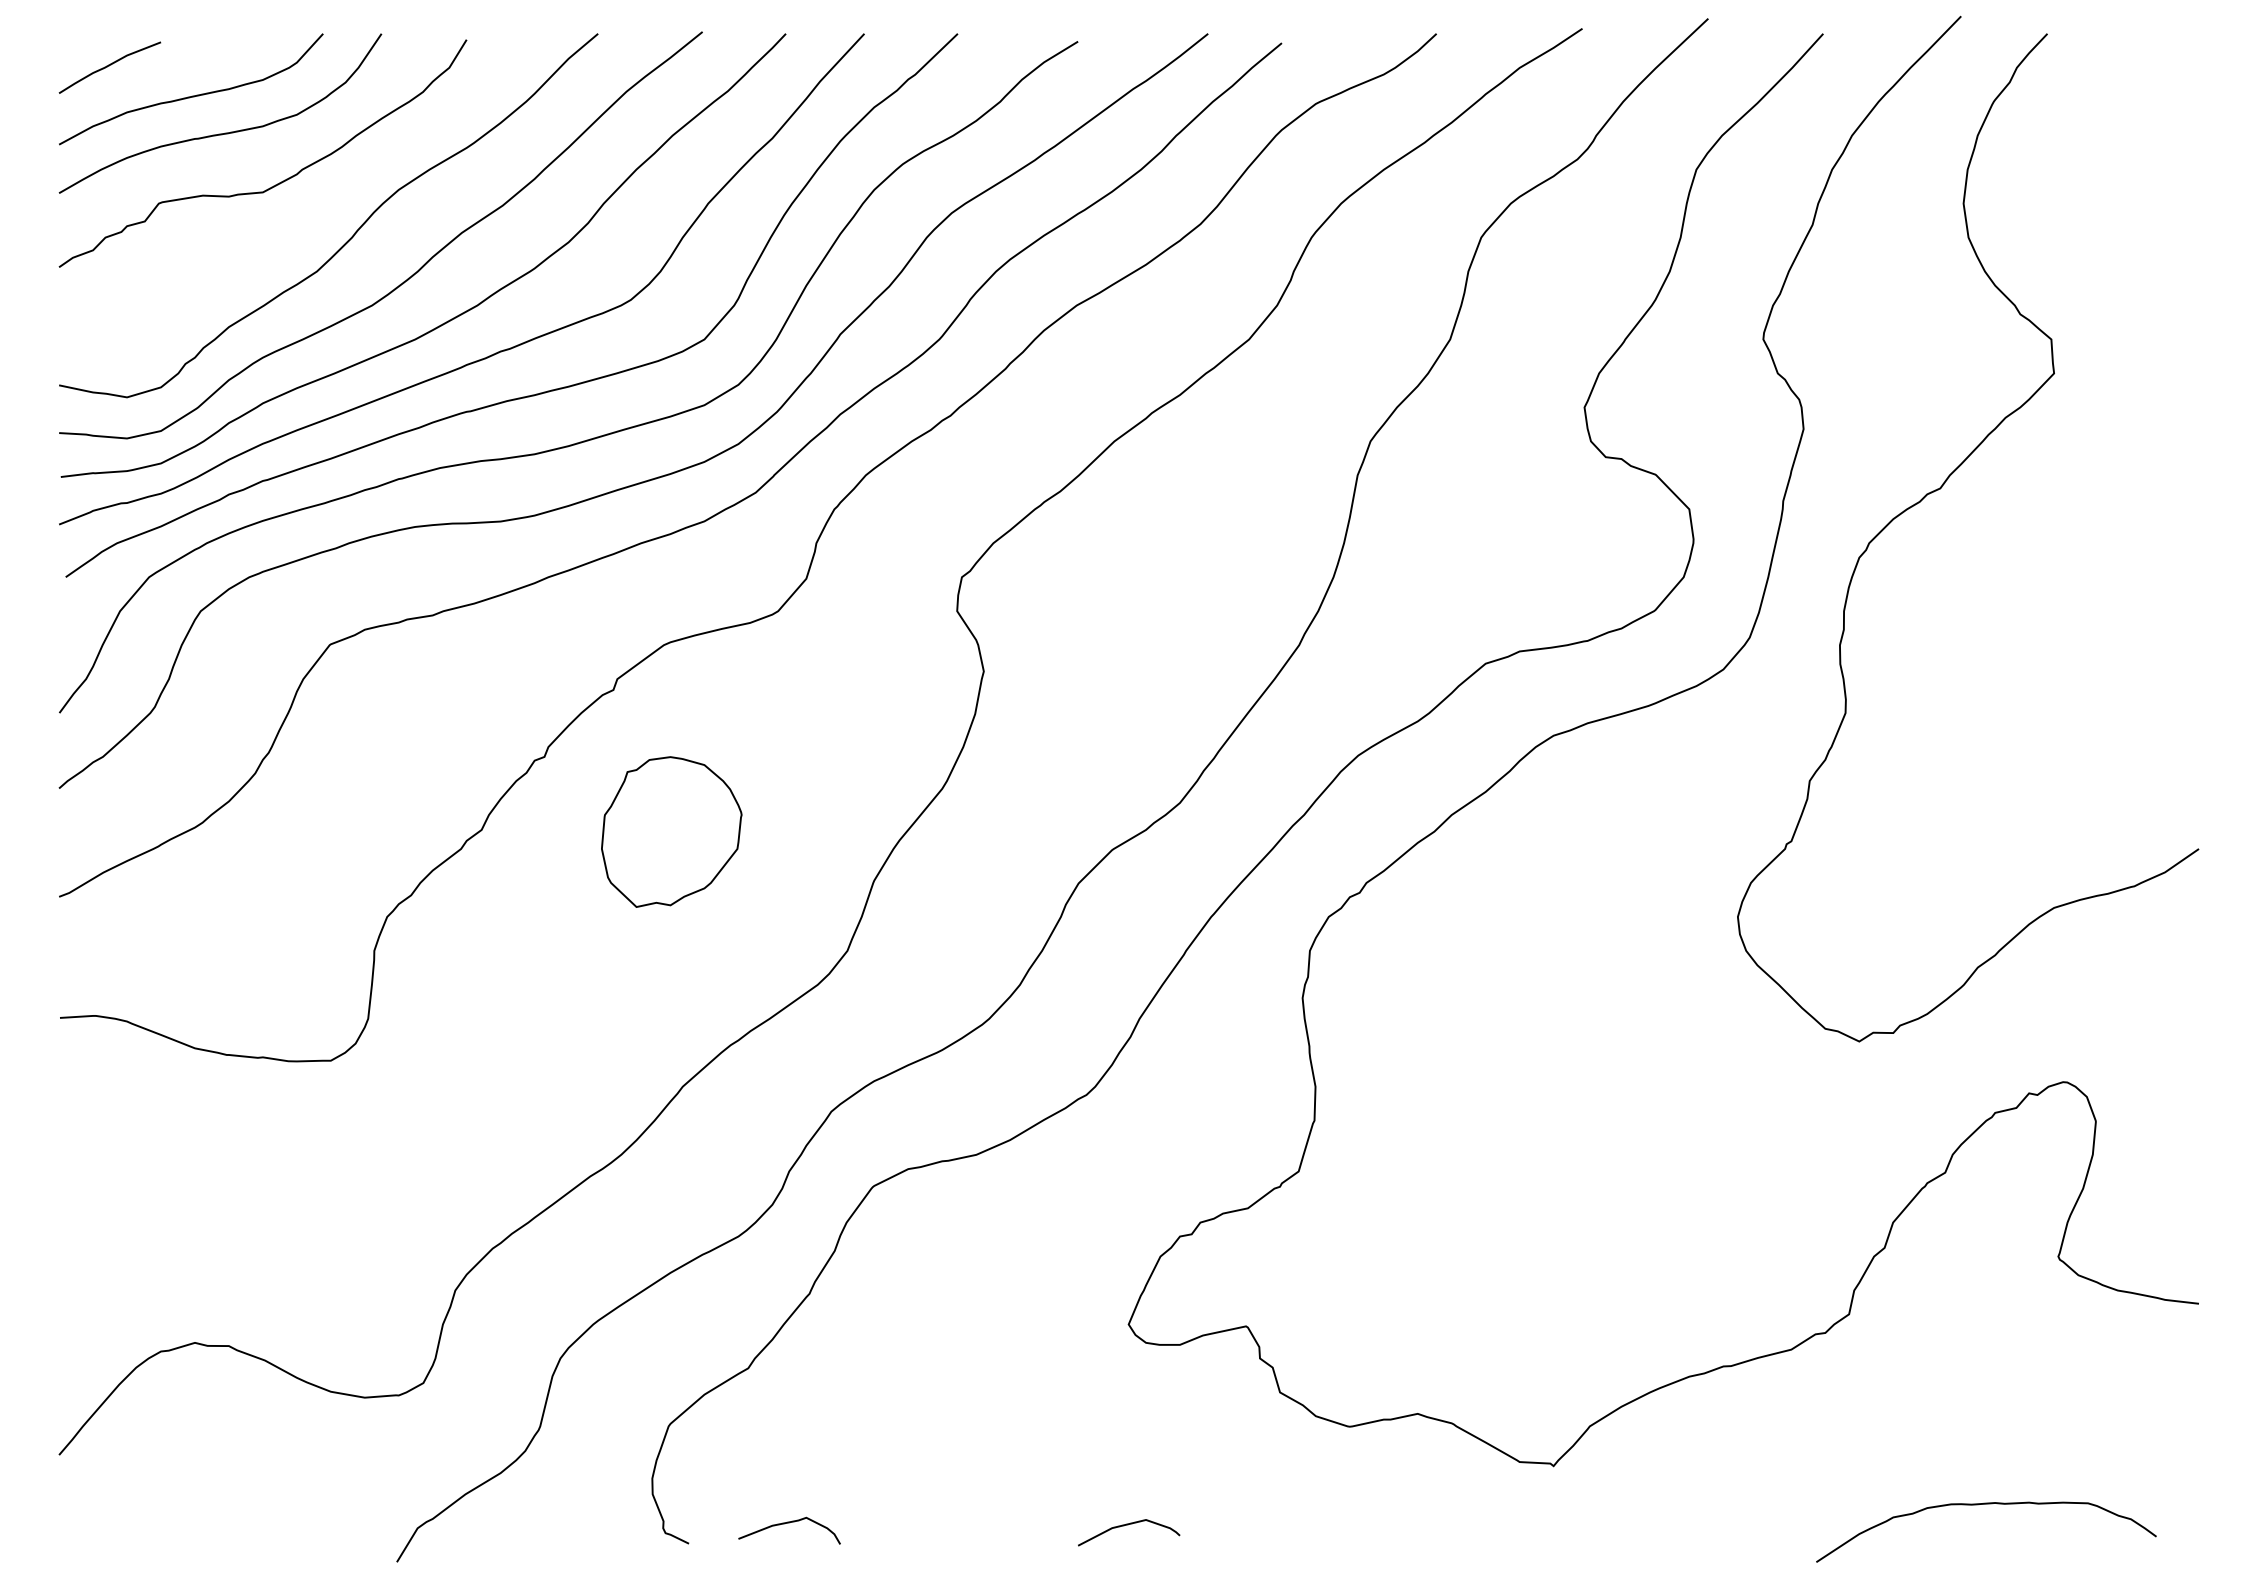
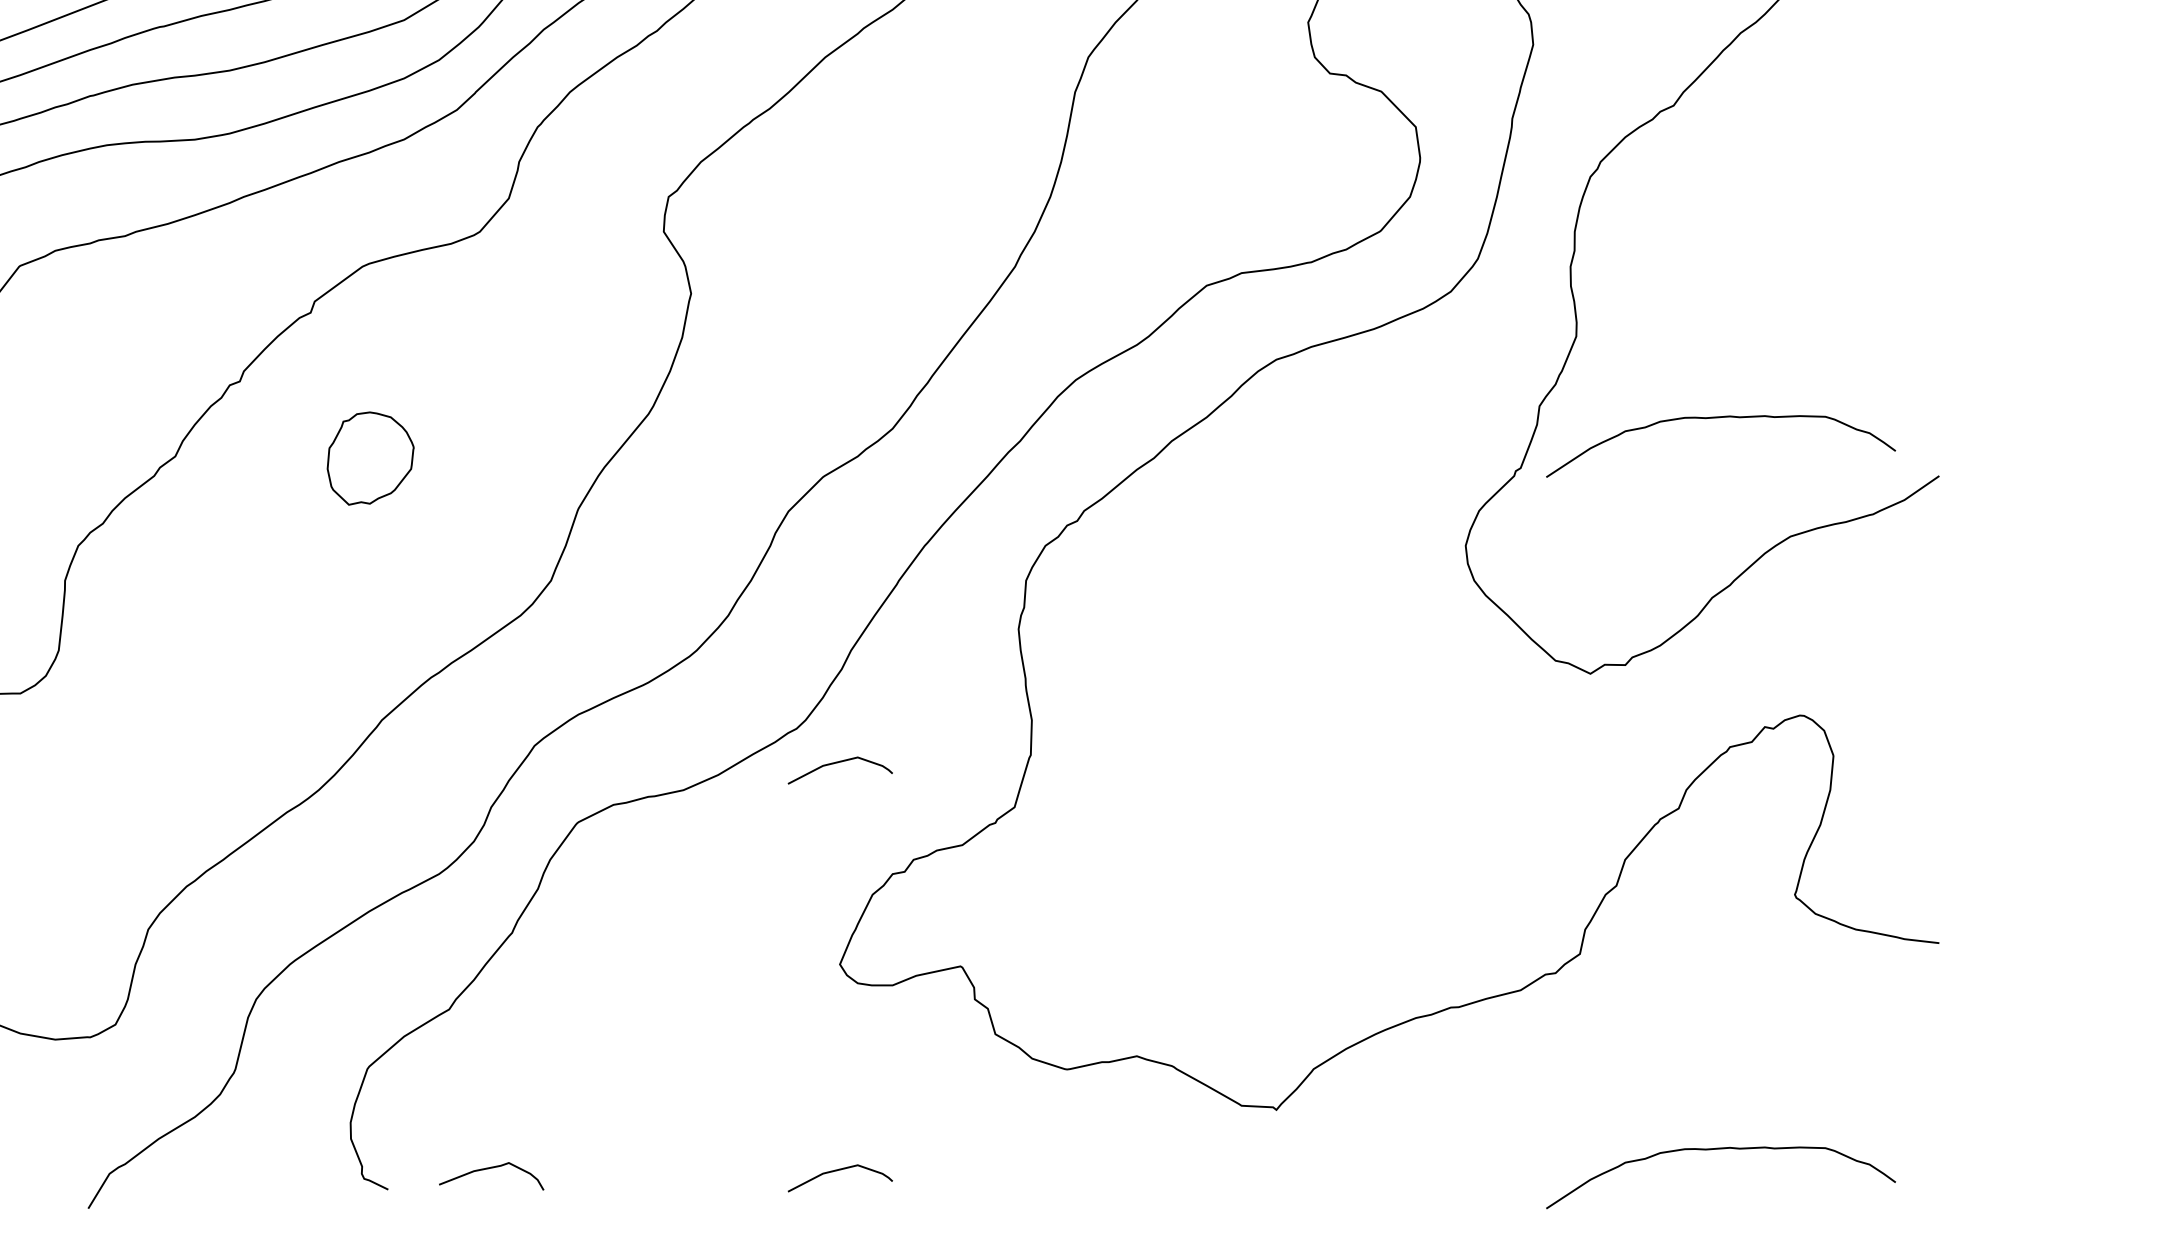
curve: (1986, 792) -> (1721, 417), added
part: (671, 831) -> (370, 458), size x0.6
curve: (1128, 1128) -> (839, 763), added

